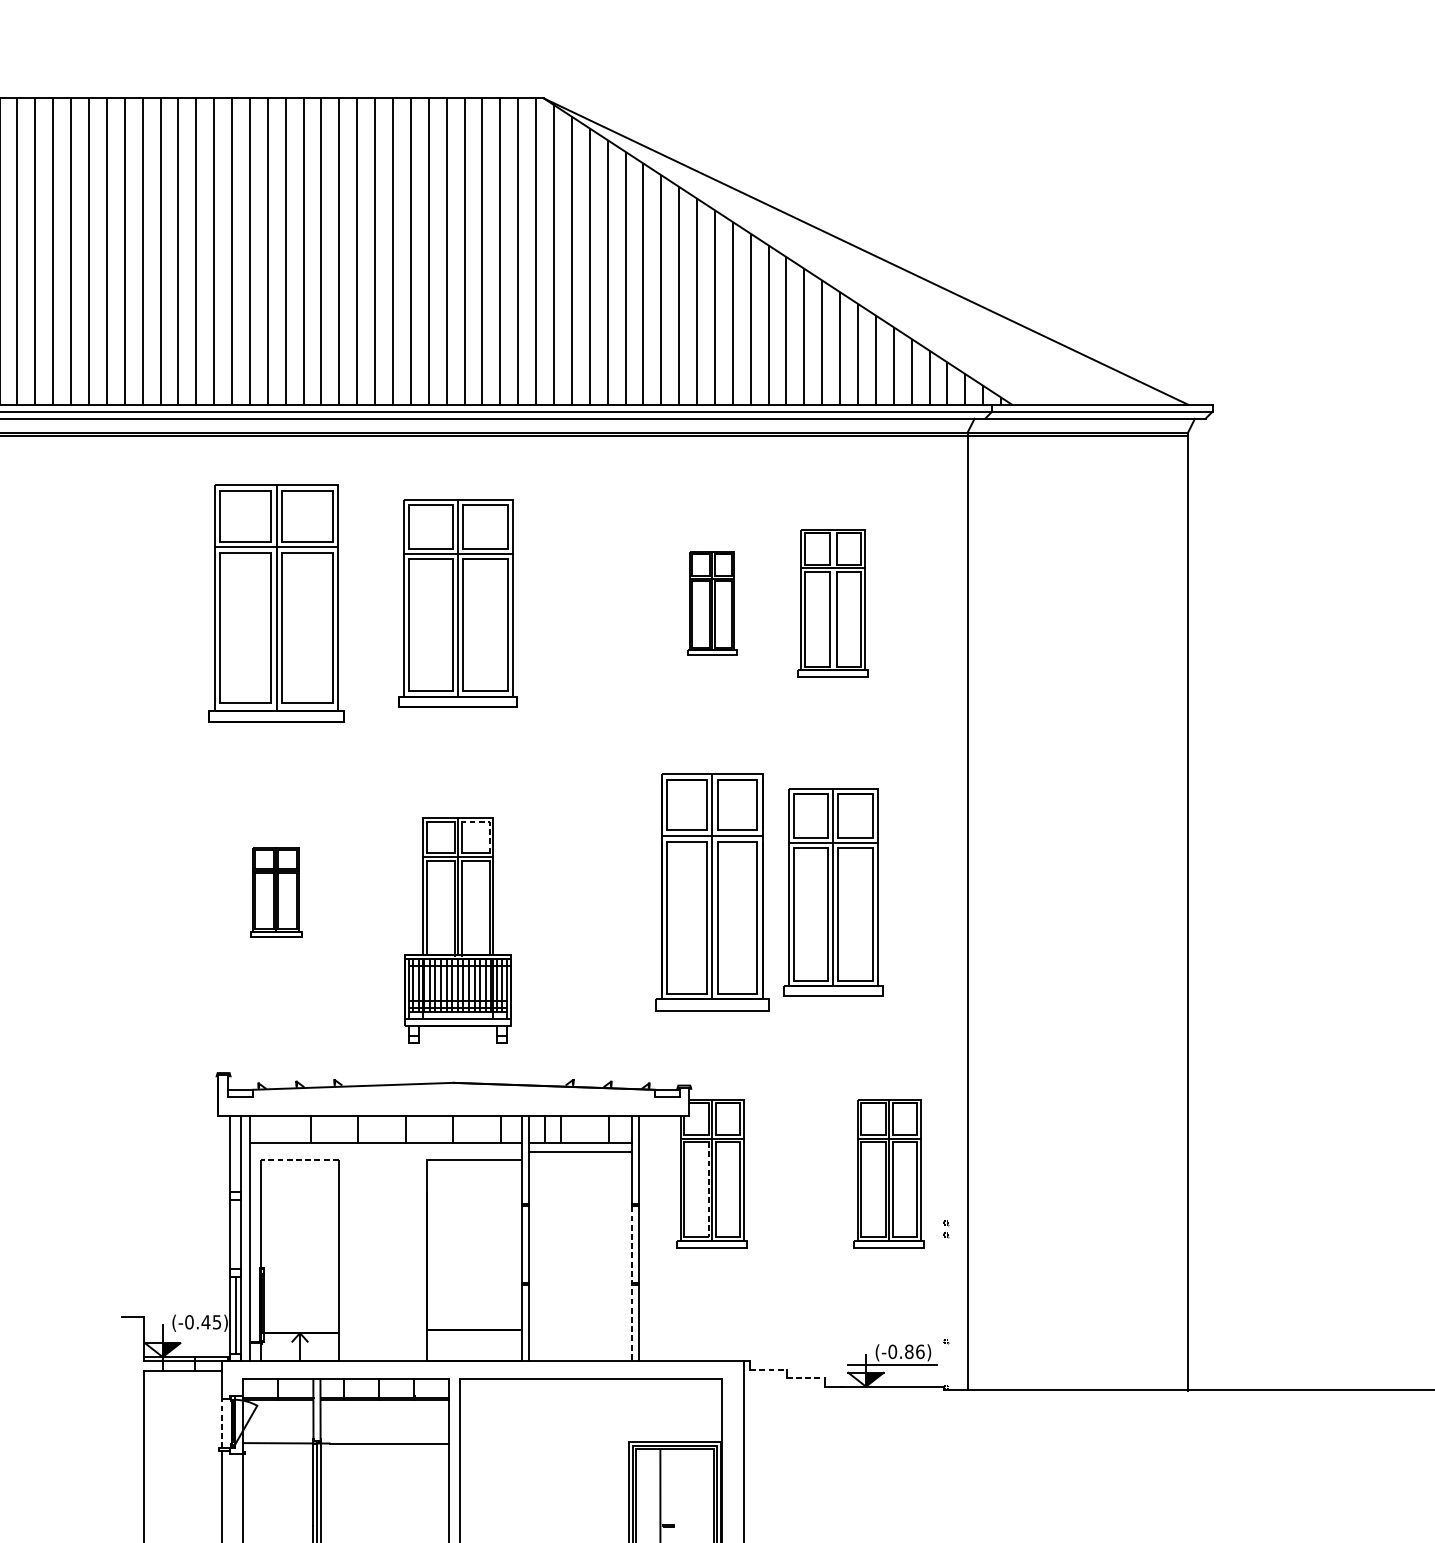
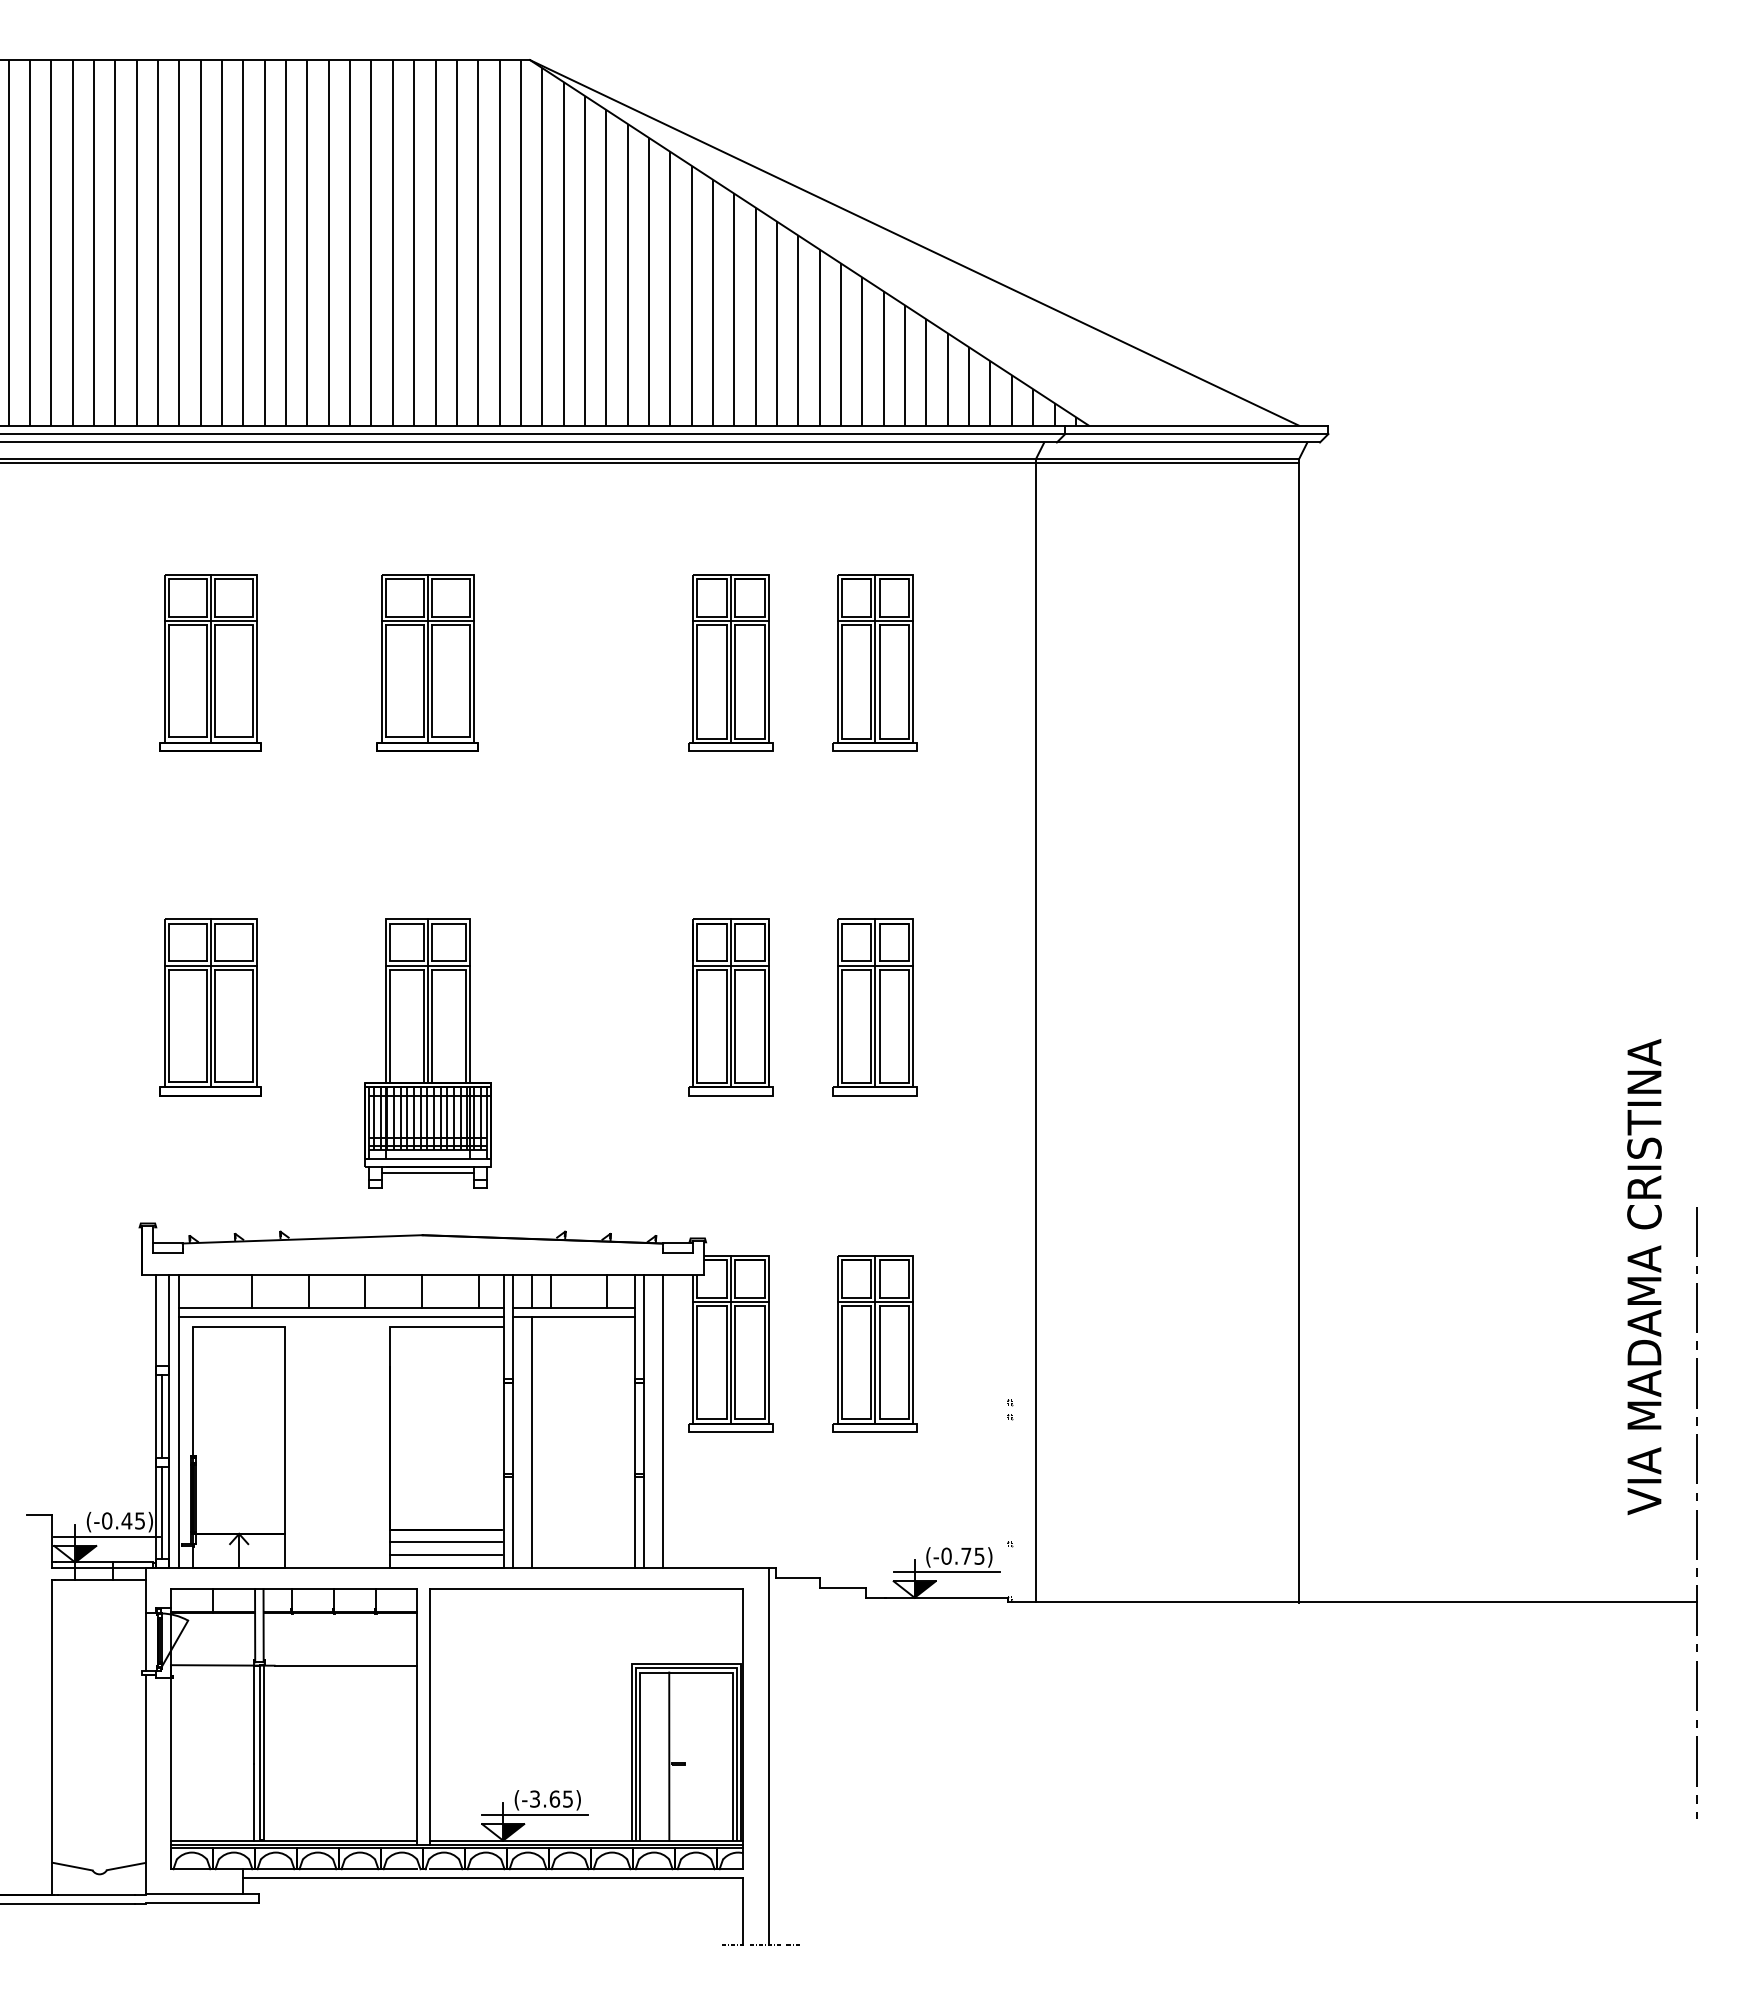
line: (833, 599) -> (875, 658), added
part: (276, 603) -> (210, 662), size x0.62
part: (457, 603) -> (427, 662), size x0.71
part: (711, 603) -> (730, 662), size x1.43
line: (489, 822) -> (465, 924), dashed -> solid
part: (276, 892) -> (210, 1007), size x1.67
part: (711, 892) -> (730, 1007), size x0.62
part: (832, 892) -> (874, 1007), size x0.71
line: (457, 1031) -> (427, 1173), added
line: (385, 1151) -> (341, 1317), added
line: (299, 1159) -> (238, 1326), dashed -> solid
part: (888, 1173) -> (874, 1343), moved
line: (708, 1189) -> (726, 1362), dashed -> solid
line: (235, 1233) -> (162, 1415), added
line: (654, 1238) -> (662, 1421), added
line: (544, 1256) -> (531, 1442), added
line: (632, 1284) -> (635, 1475), dashed -> solid
line: (189, 1335) -> (107, 1536), added
line: (472, 1340) -> (445, 1542), added
line: (472, 1350) -> (445, 1554), added
text: (914, 1351) -> (972, 1555), (-0.86) -> (-0.75)
line: (768, 1369) -> (798, 1577), dashed -> solid
line: (805, 1378) -> (842, 1587), dashed -> solid
line: (221, 1423) -> (145, 1641), dashed -> solid

